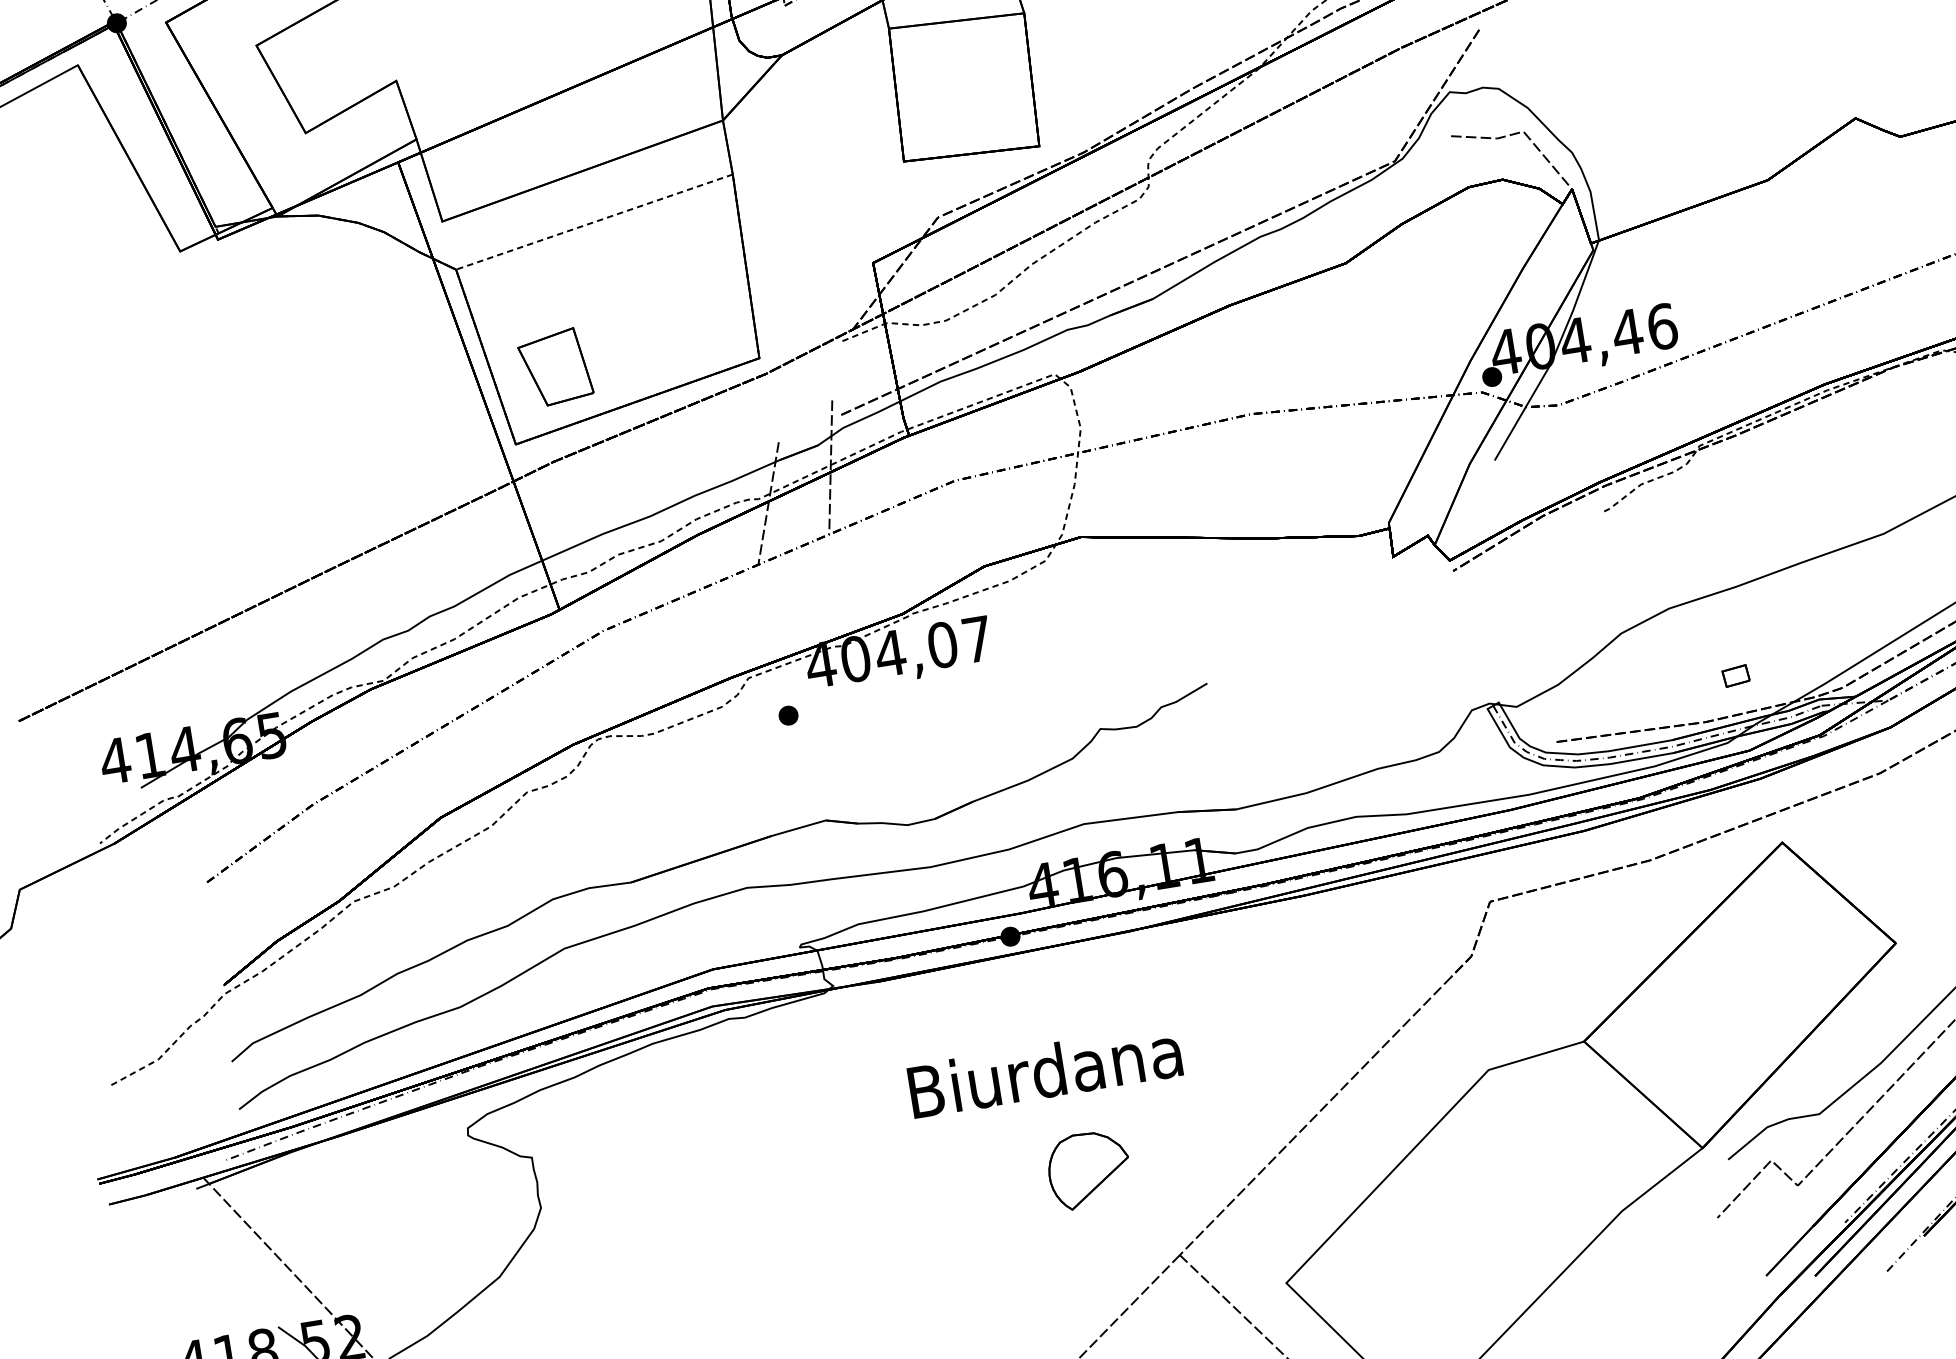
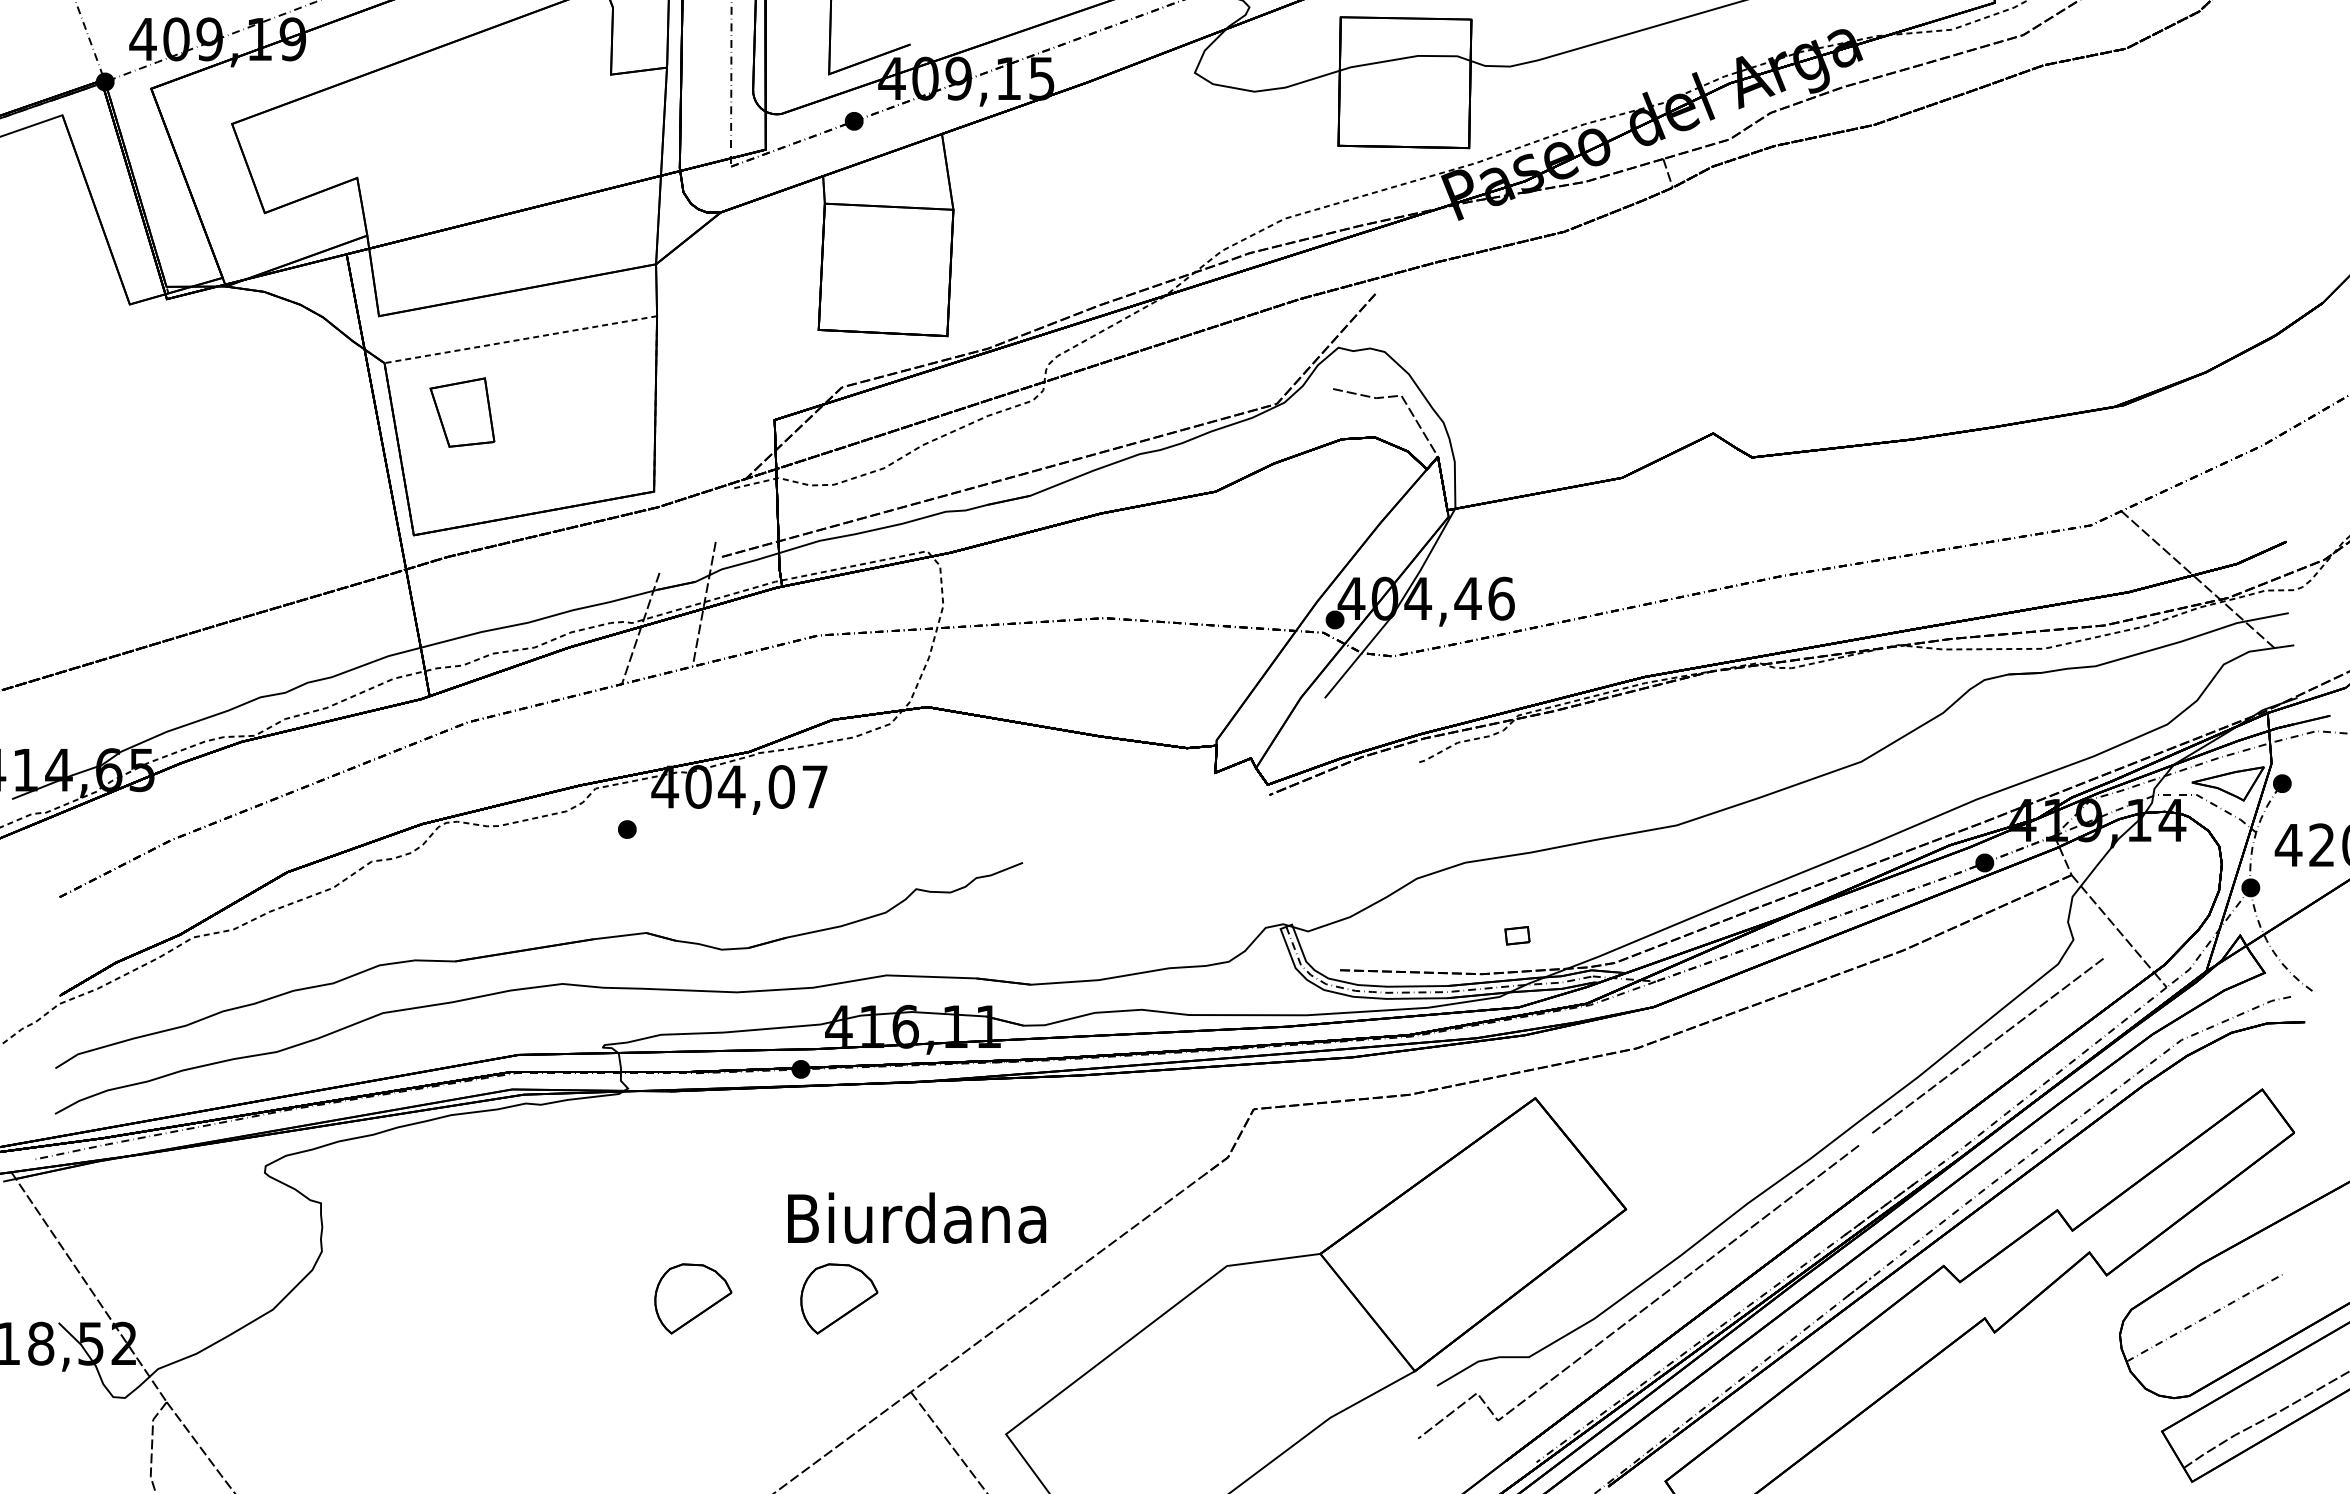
part: (555, 367) -> (462, 412), moved
text: (1045, 1070) -> (917, 1217), moved
part: (936, 1194) -> (693, 1298), added

